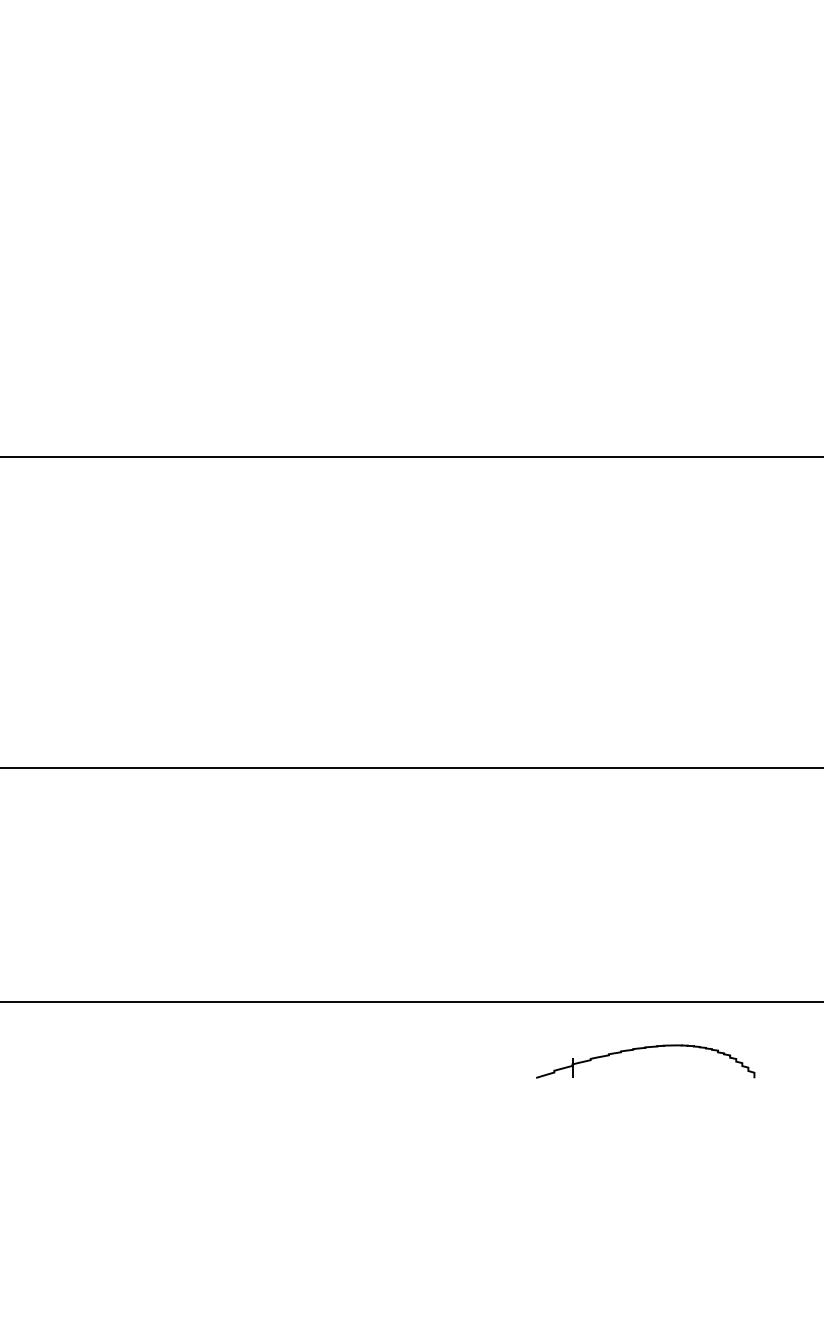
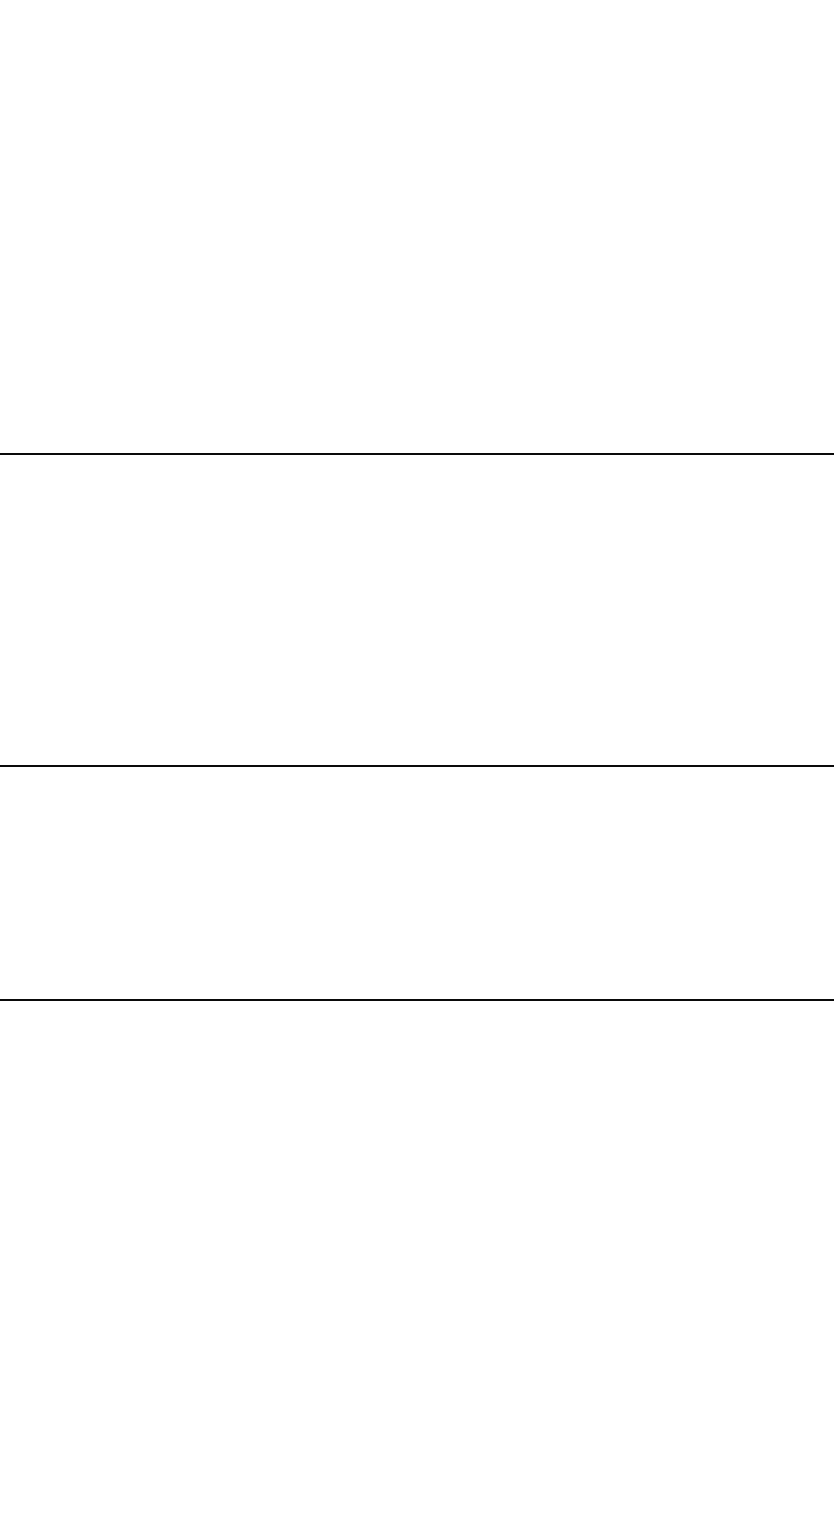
part: (645, 1049) -> (699, 1046), removed

